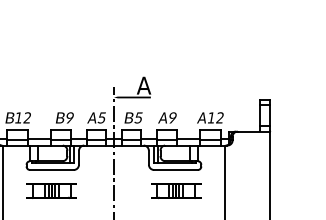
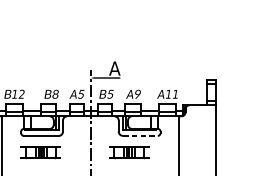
text: (219, 117) -> (175, 93), A12 -> A11
text: (69, 118) -> (55, 94), B9 -> B8
line: (176, 170) -> (140, 136), solid -> dashed
part: (176, 190) -> (129, 152), moved

